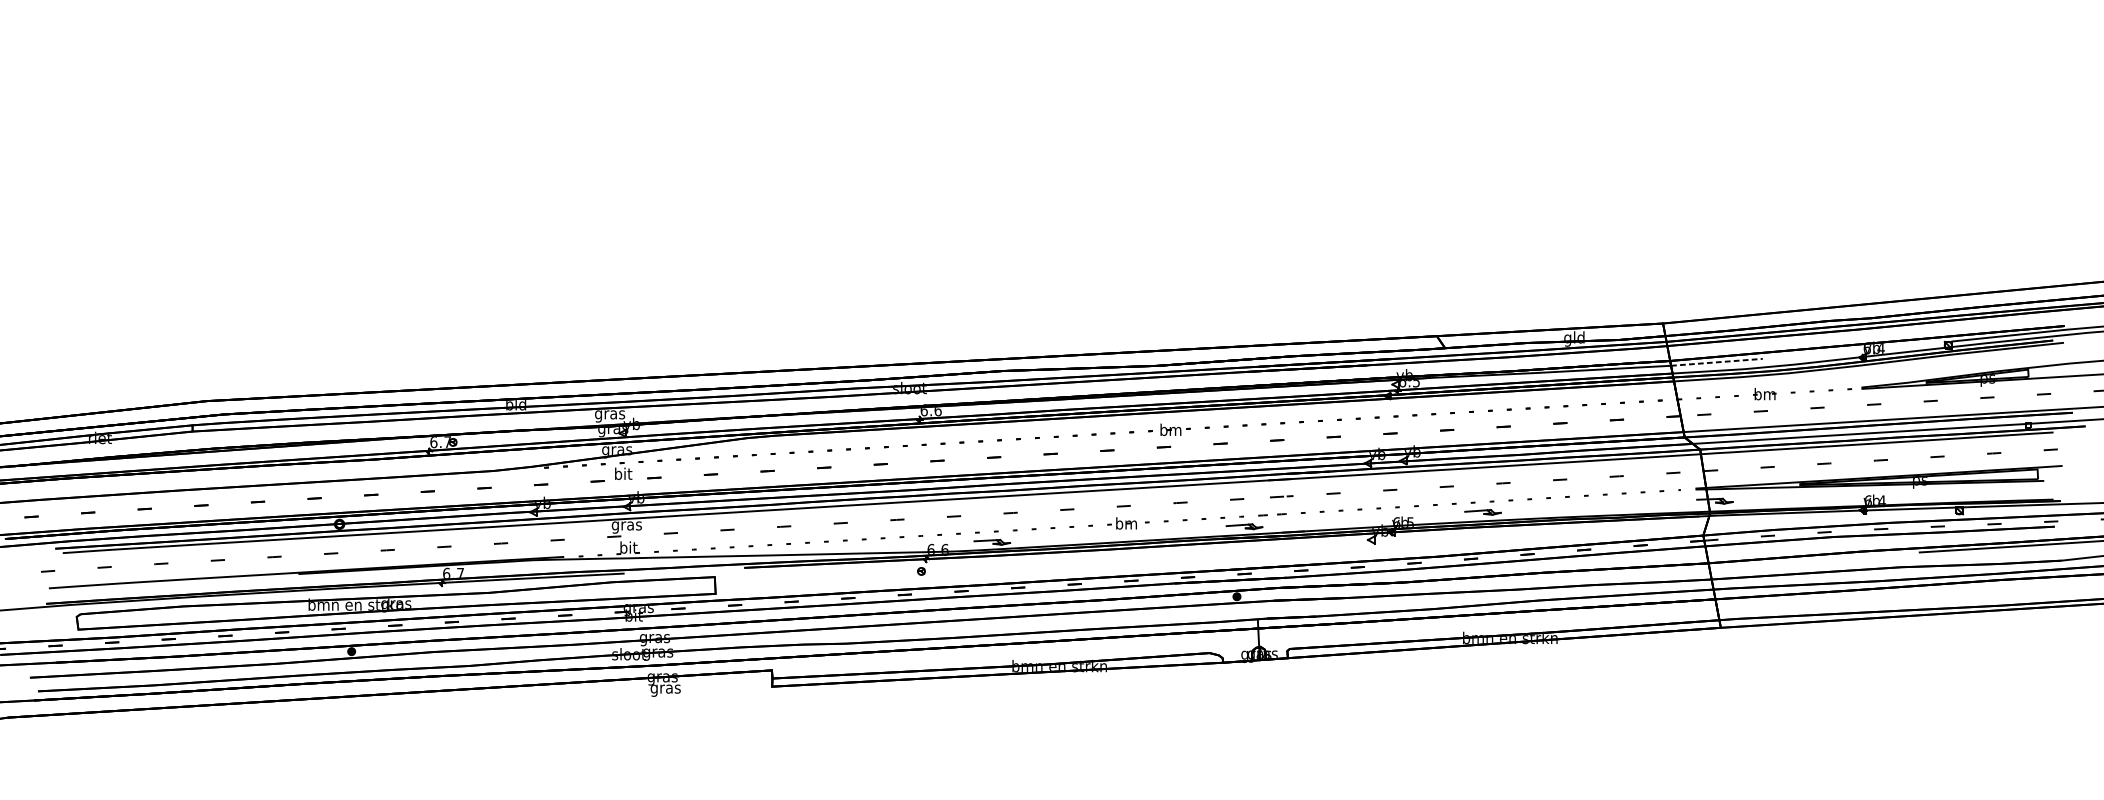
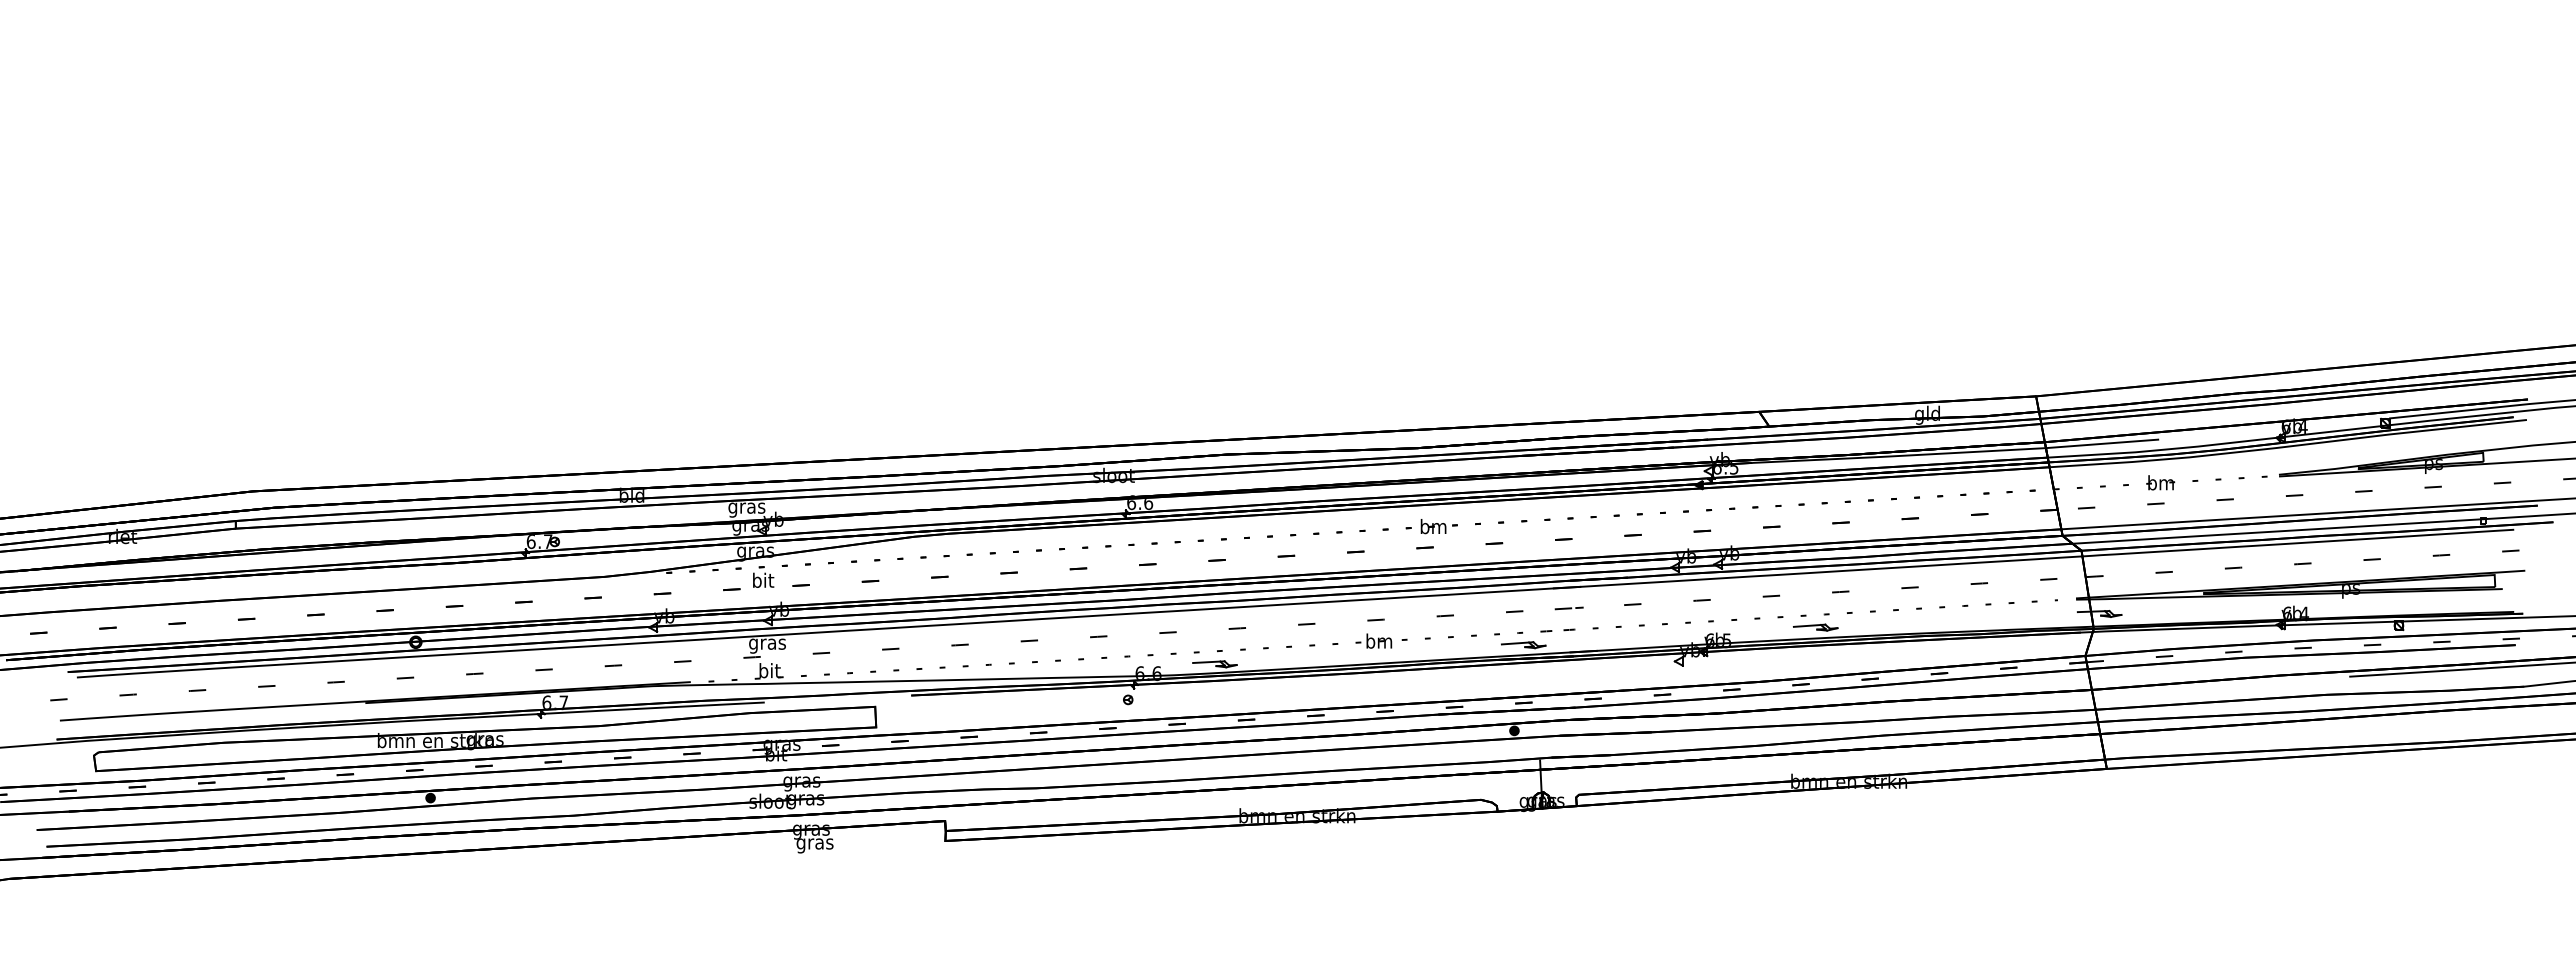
line: (1717, 362) -> (2102, 443), dashed -> solid

